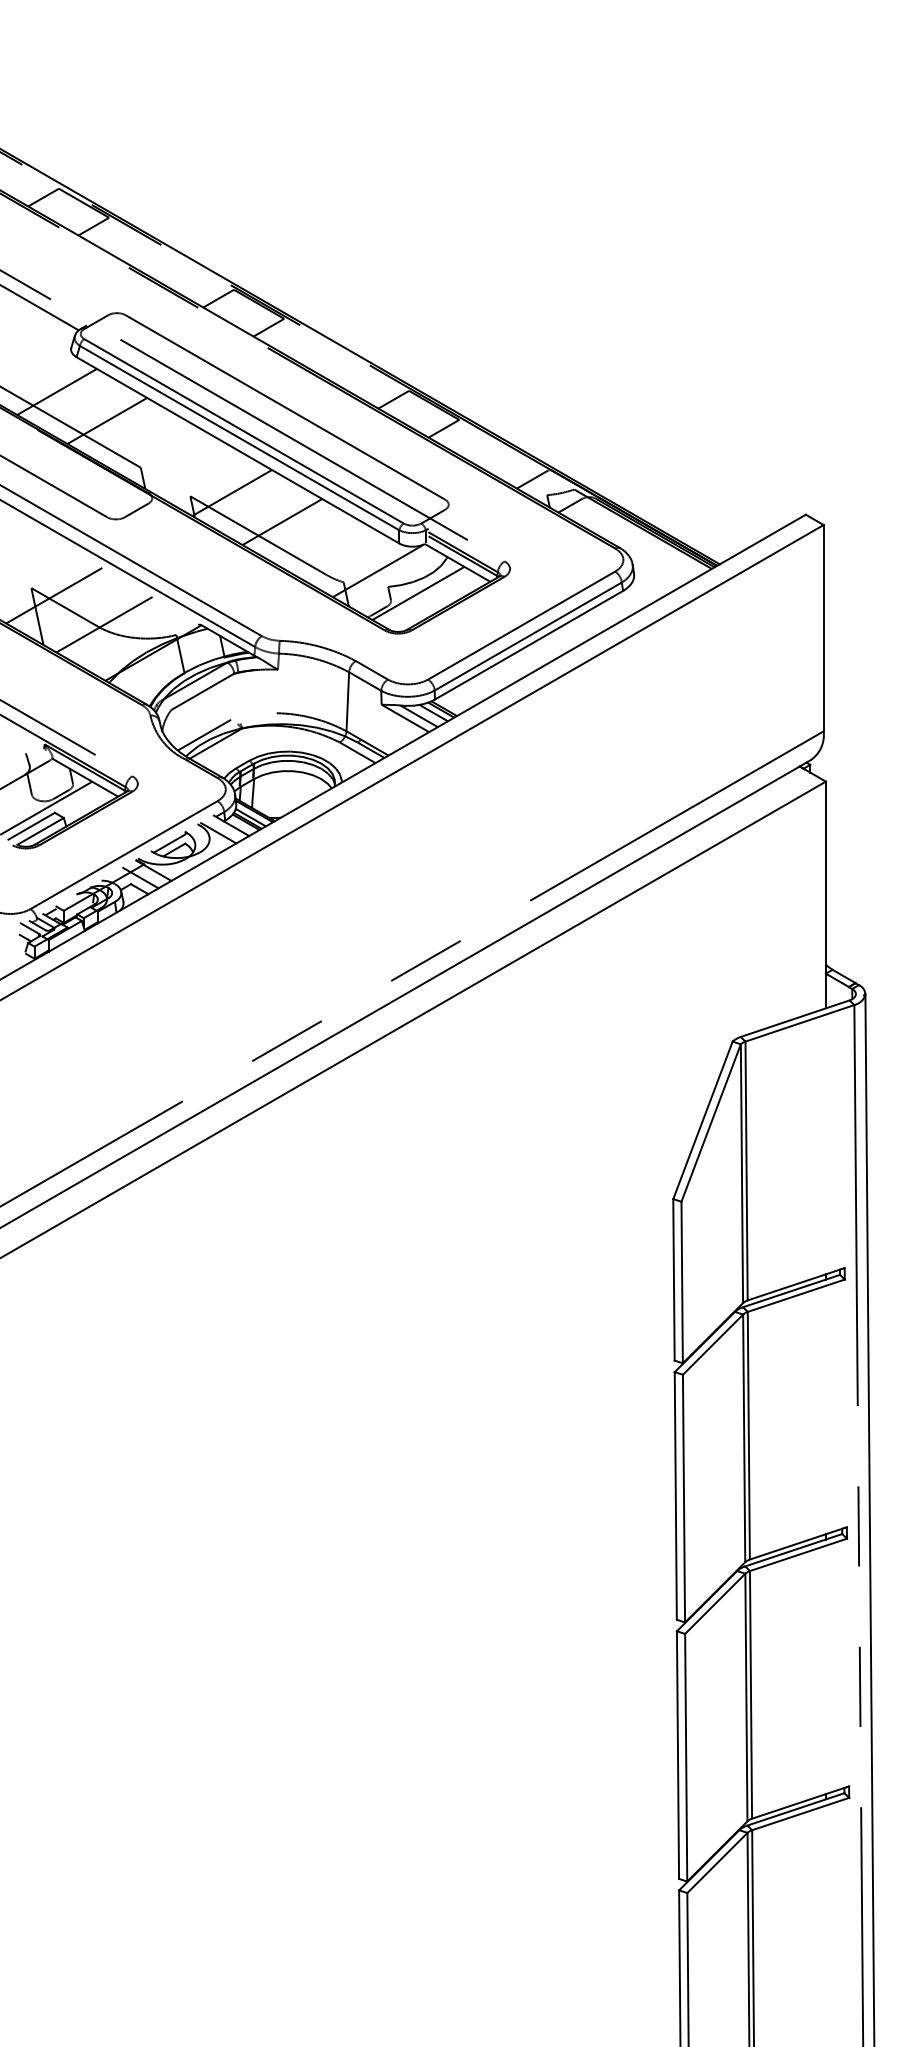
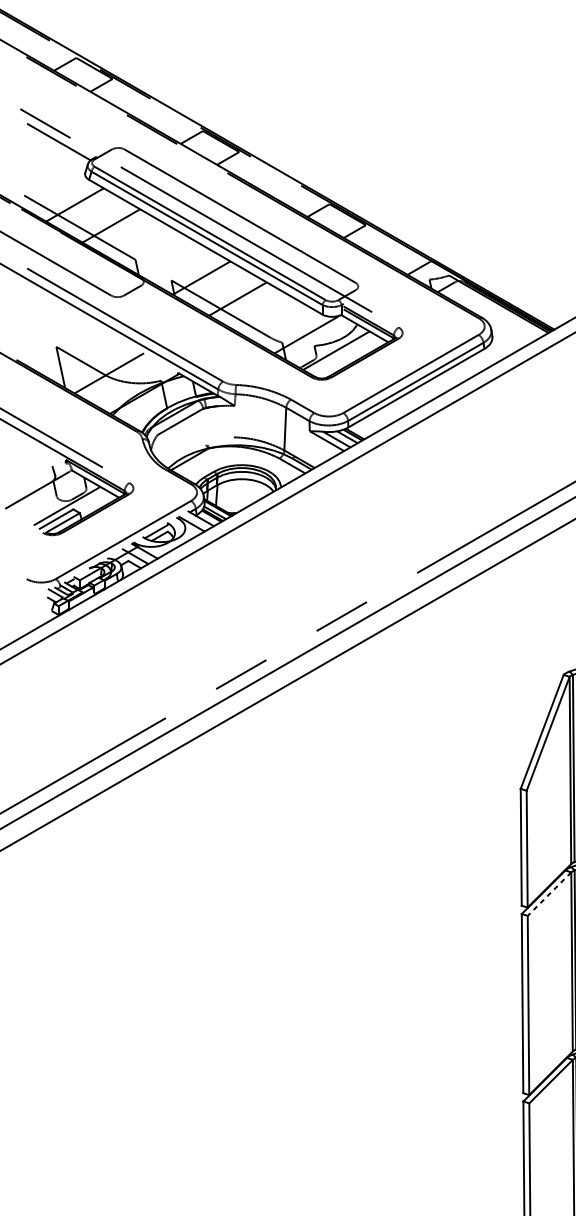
line: (54, 595) -> (73, 352), removed
line: (204, 734) -> (181, 452), removed
line: (713, 1344) -> (549, 894), solid -> dashed

